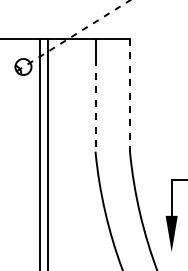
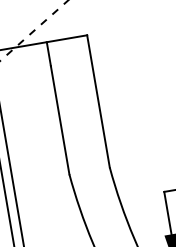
line: (129, 95) -> (97, 101), dashed -> solid
line: (95, 105) -> (60, 120), dashed -> solid

